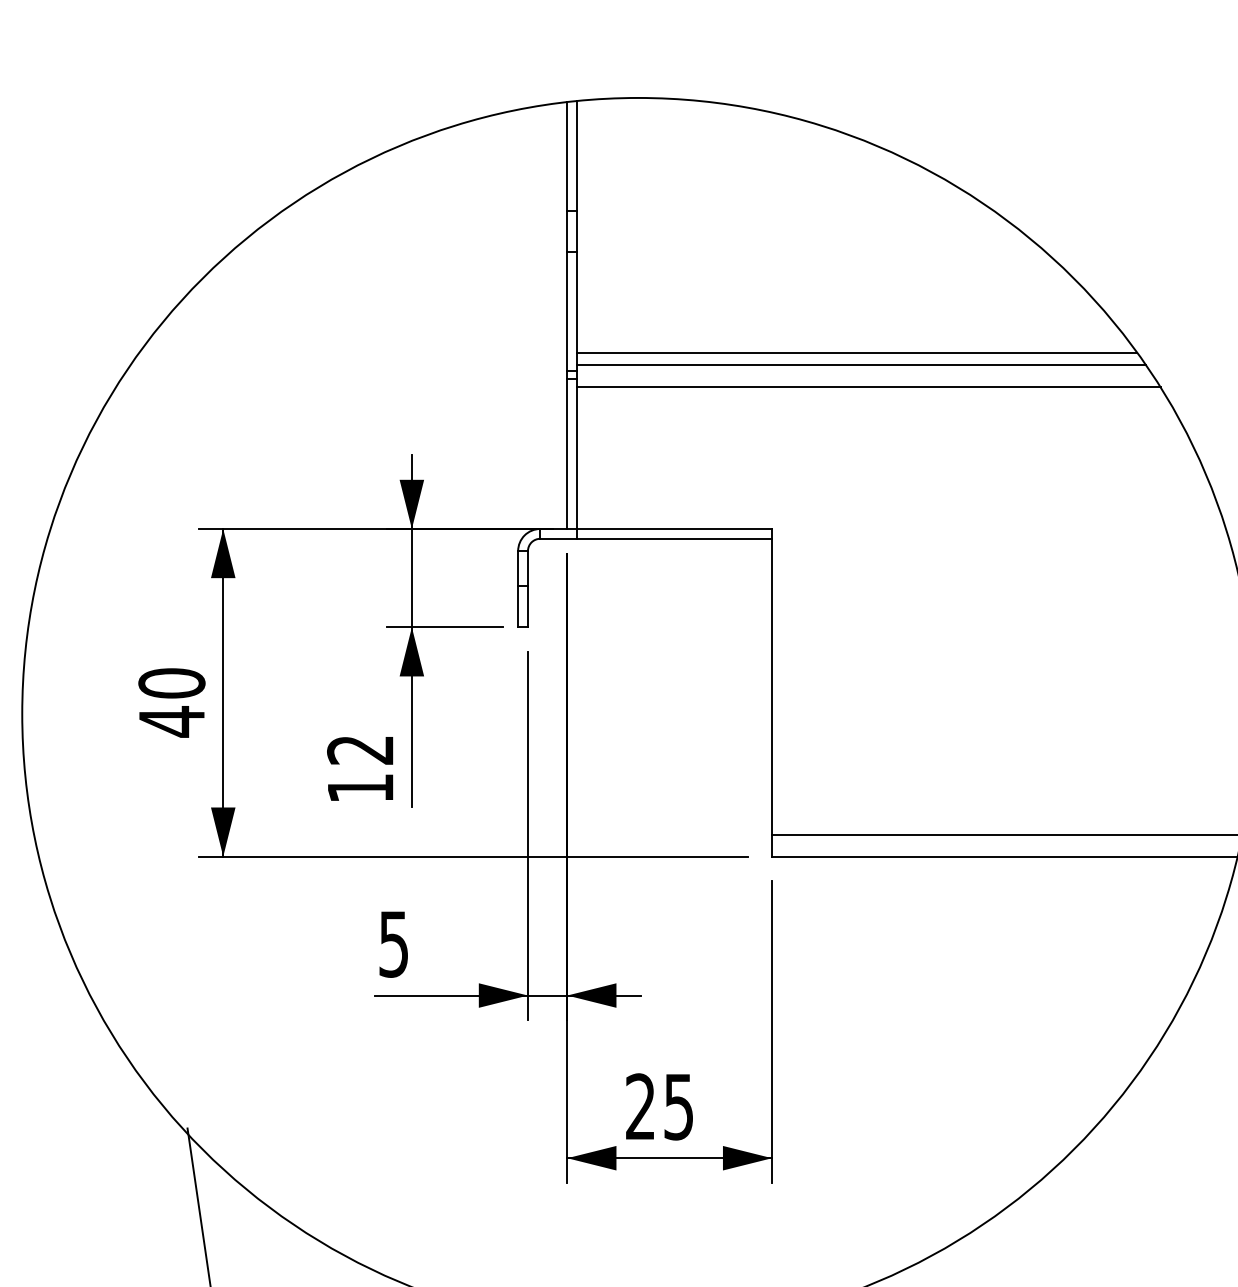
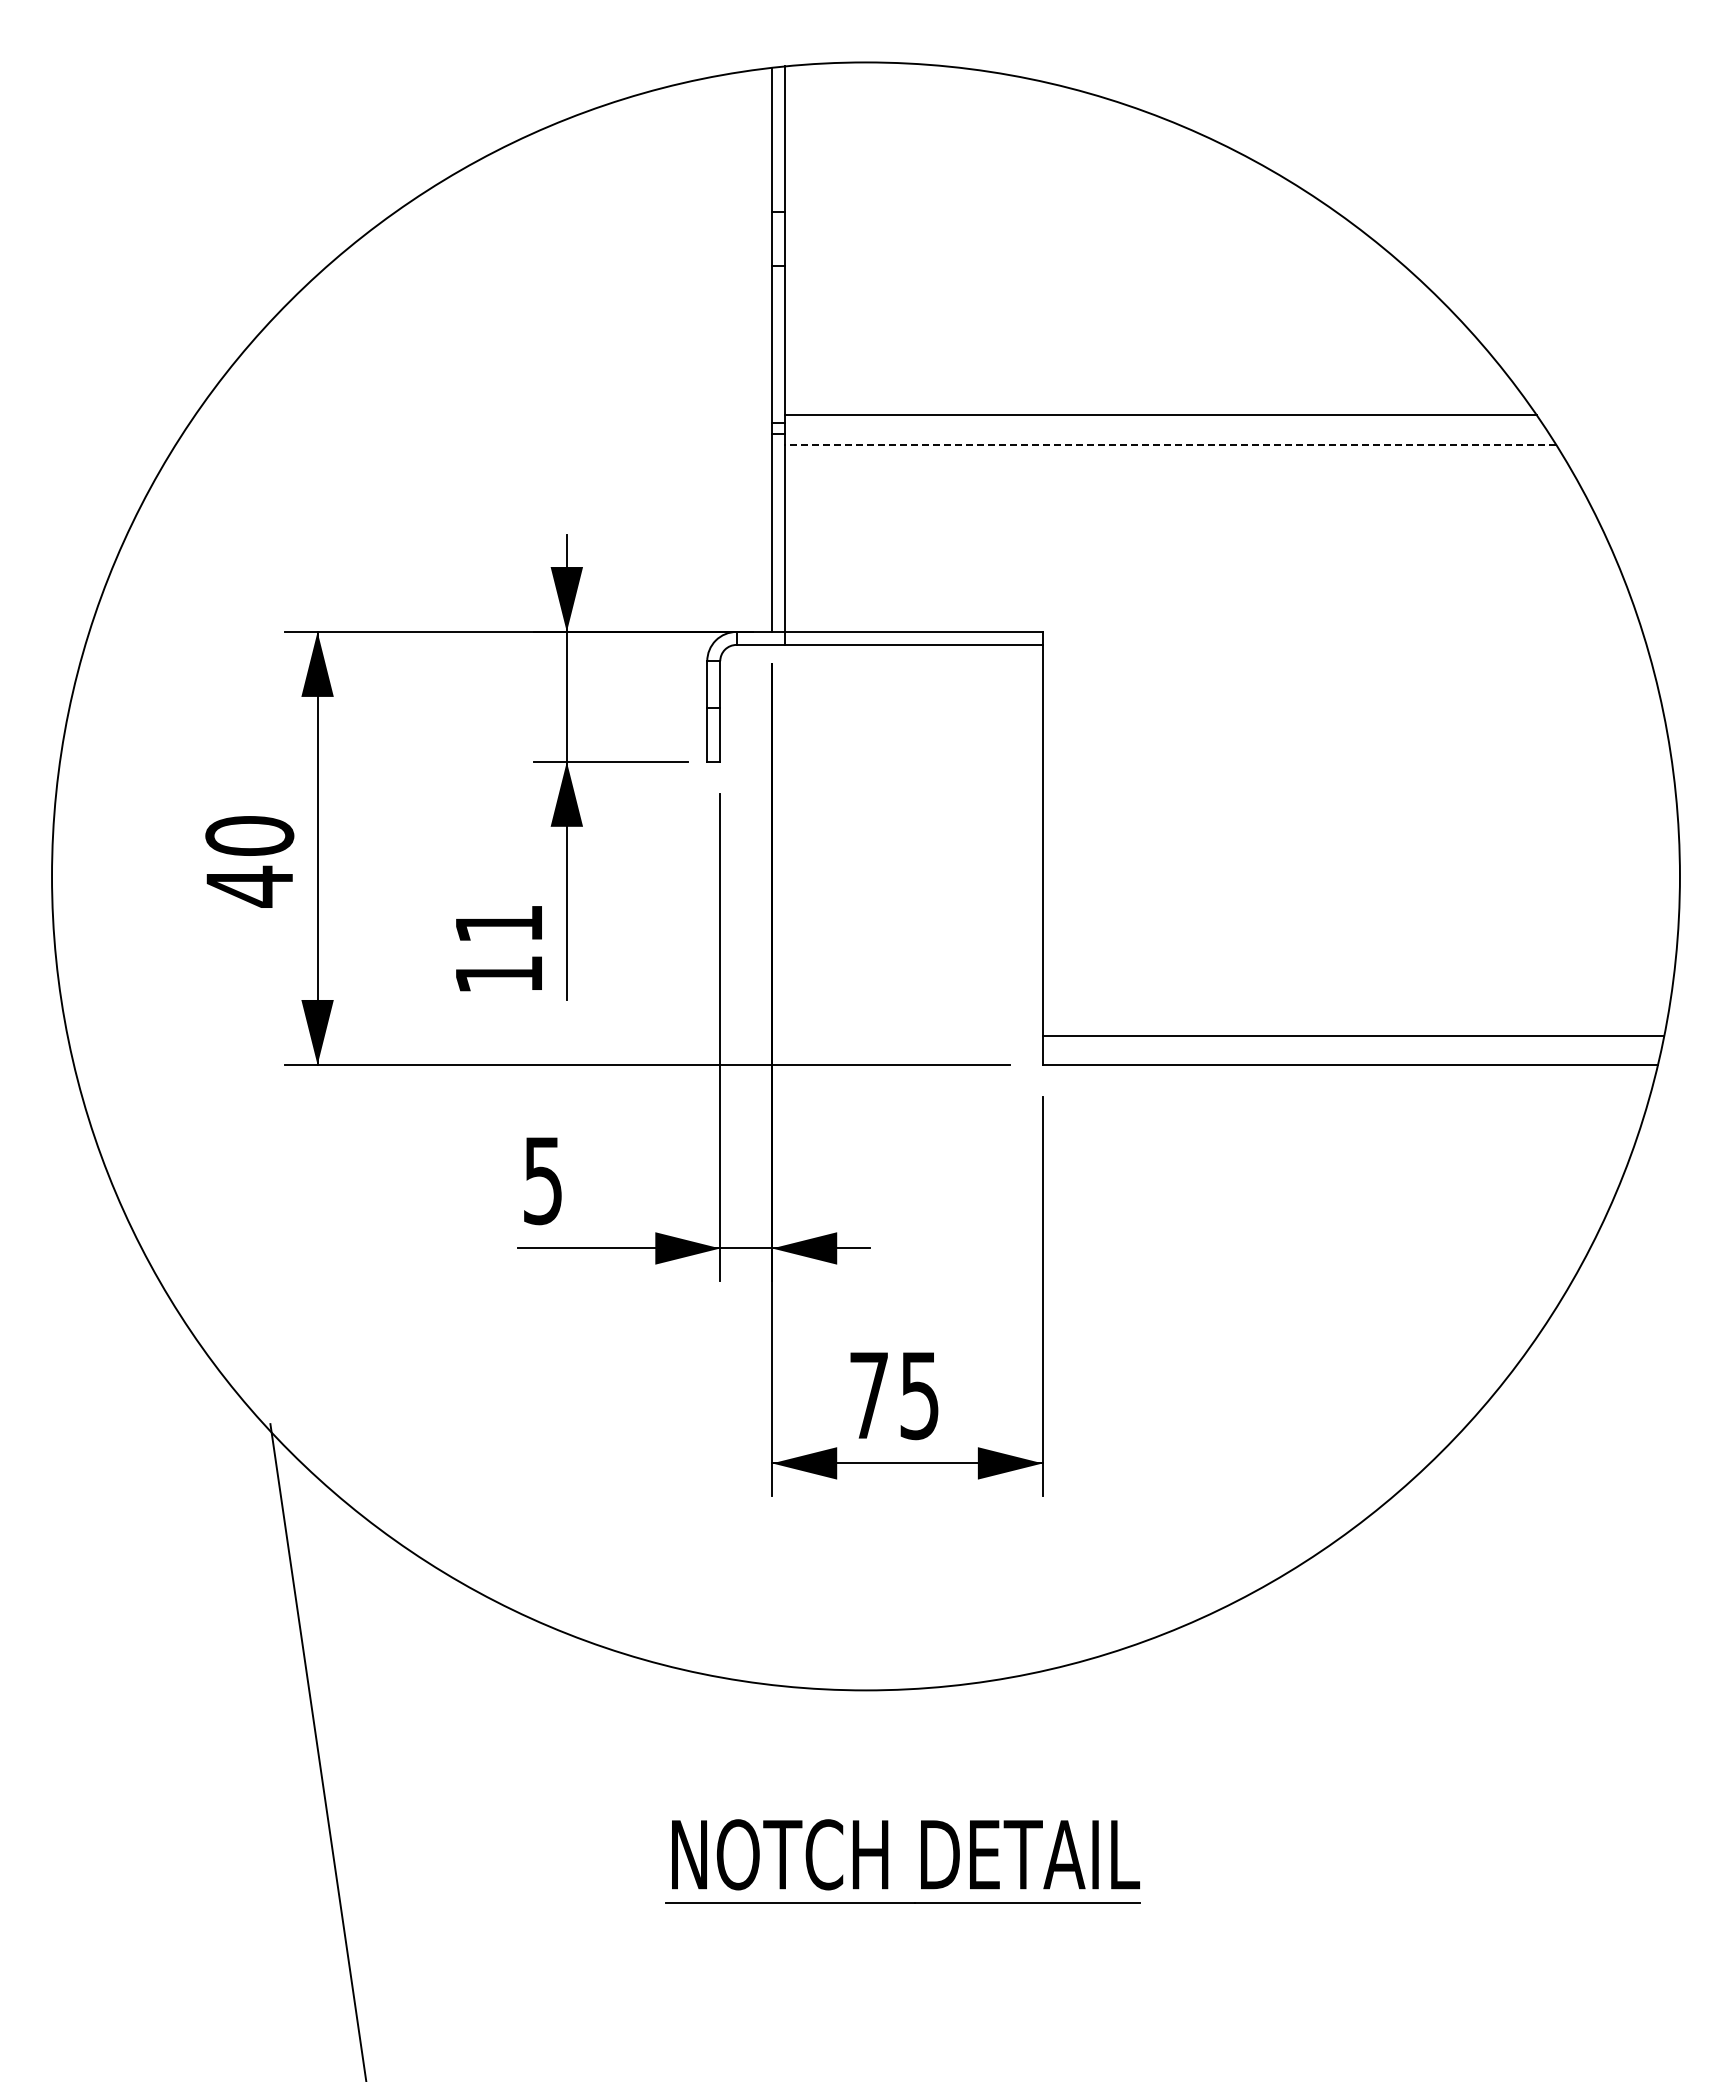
line: (857, 353) -> (1155, 399), removed
line: (868, 387) -> (1170, 444), solid -> dashed
text: (359, 750) -> (497, 924), 12 -> 11
text: (640, 1106) -> (868, 1394), 25 -> 75

